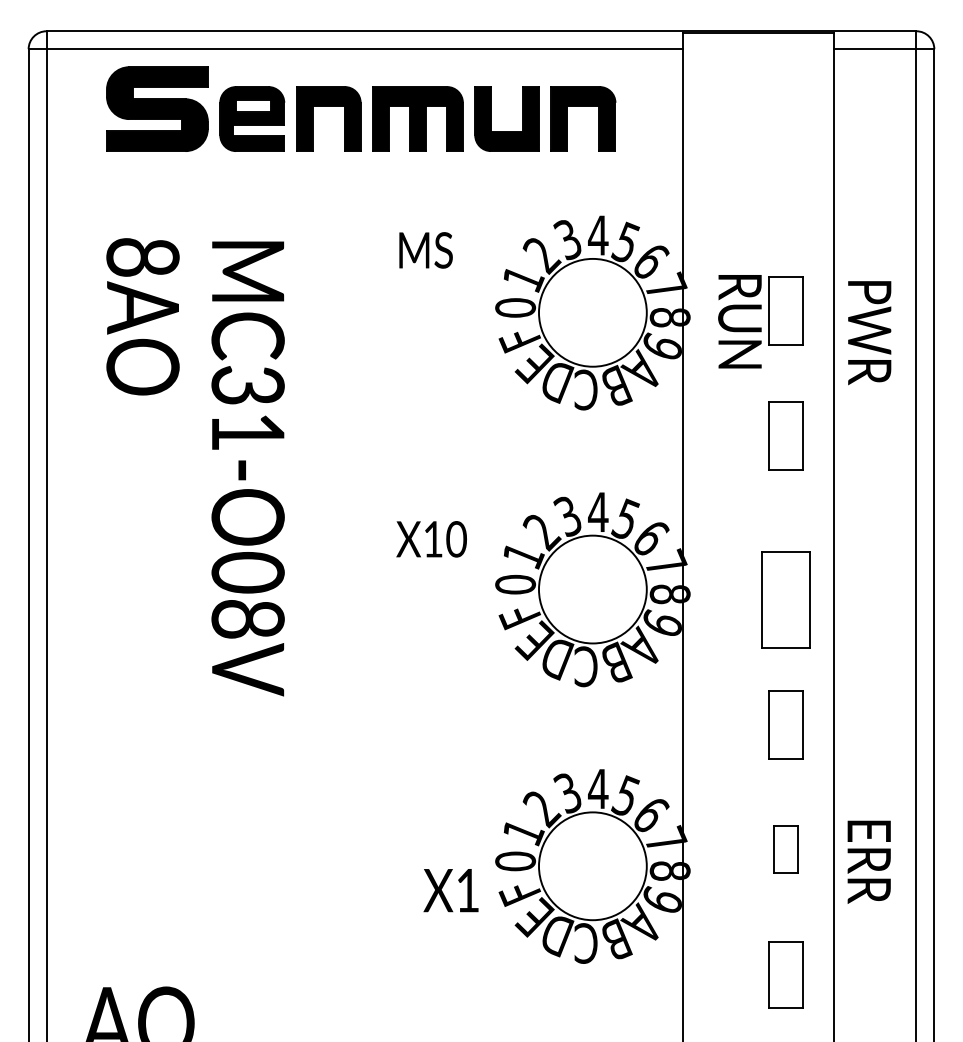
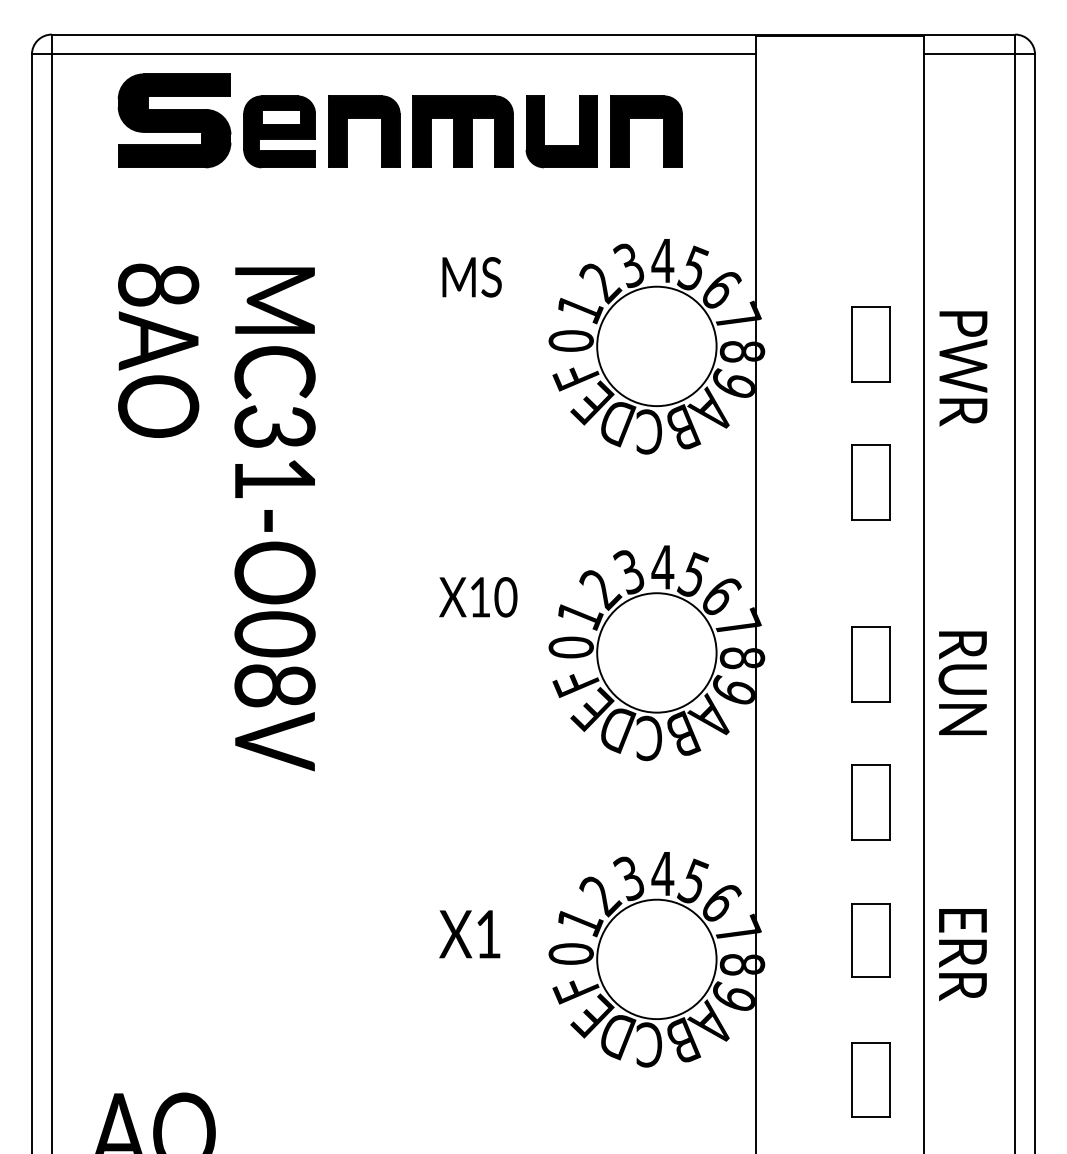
text: (739, 321) -> (962, 682), moved
part: (785, 600) -> (870, 664), size x0.71
part: (785, 849) -> (870, 940), size x1.43
text: (450, 890) -> (469, 934), moved

